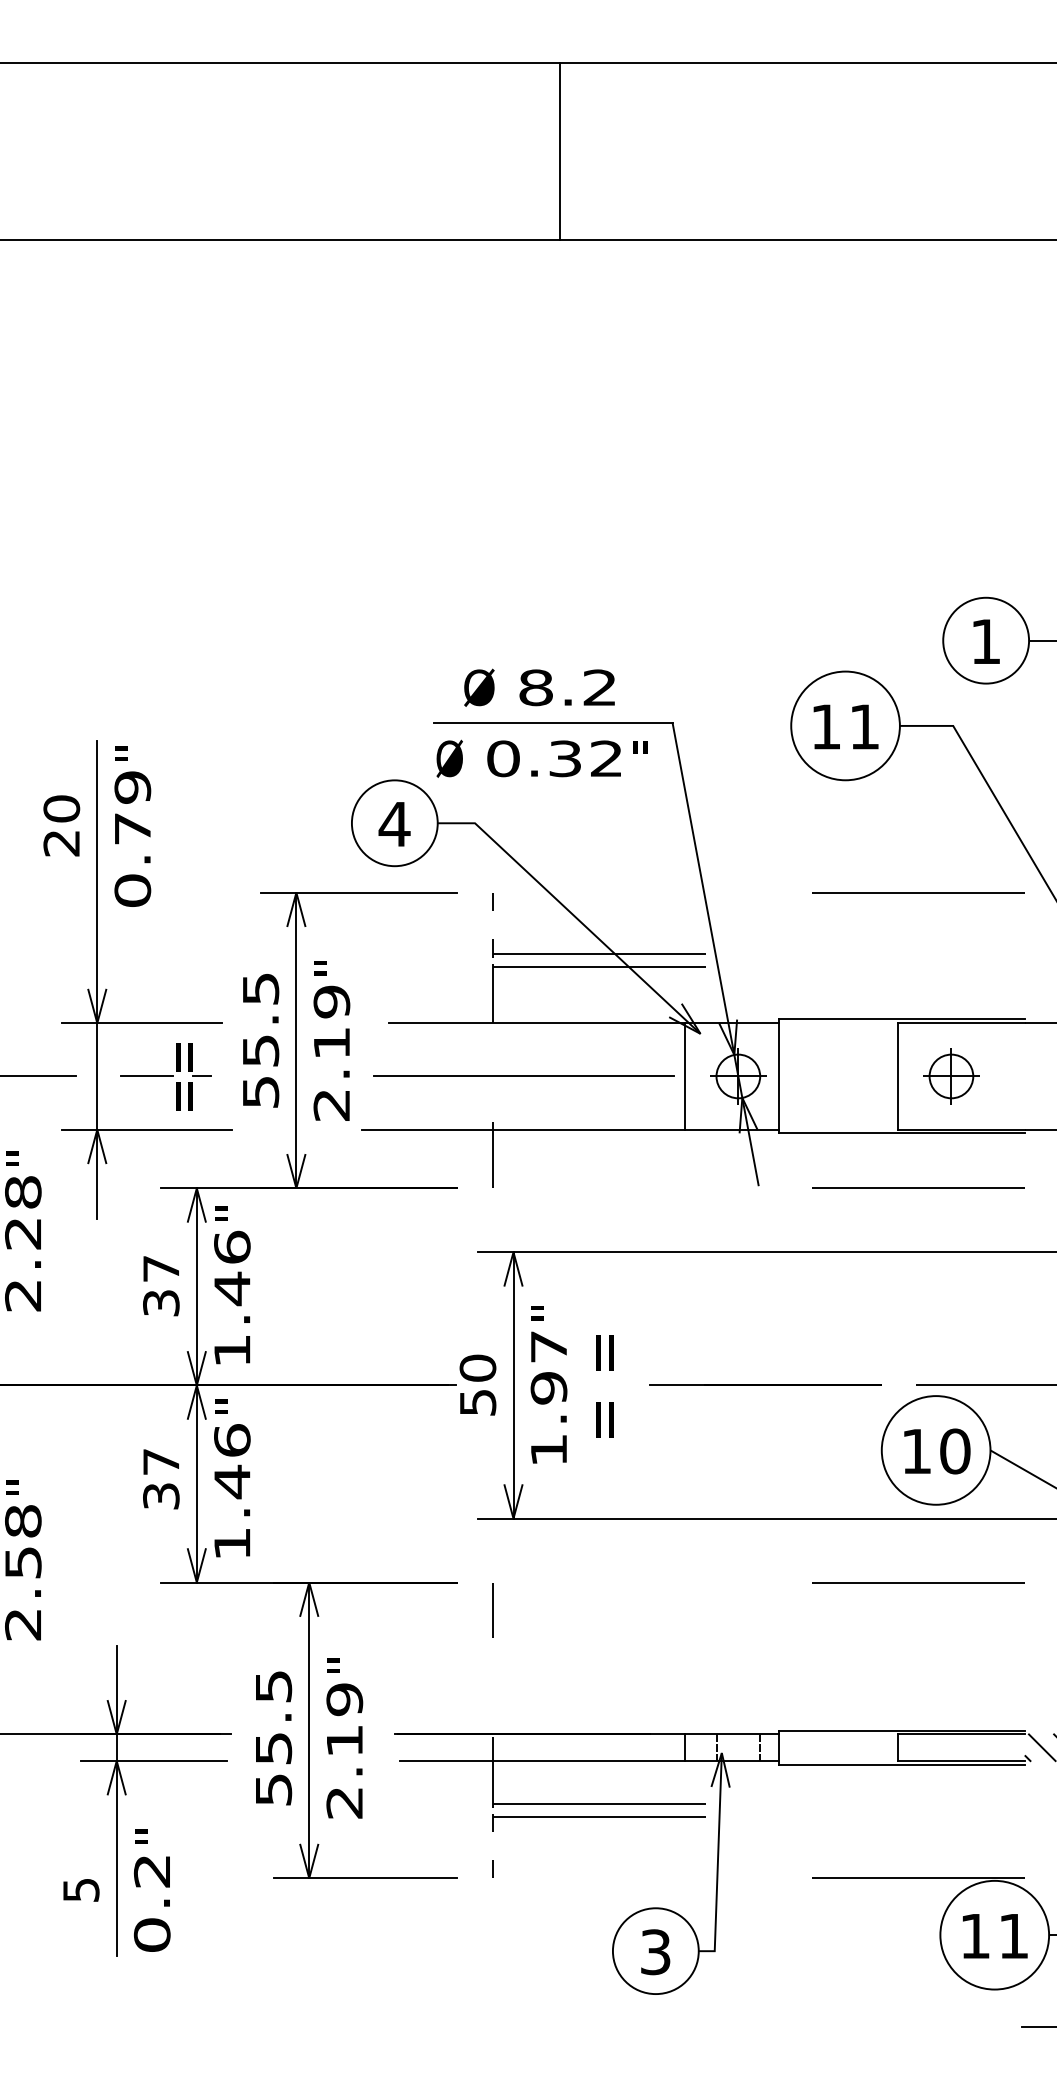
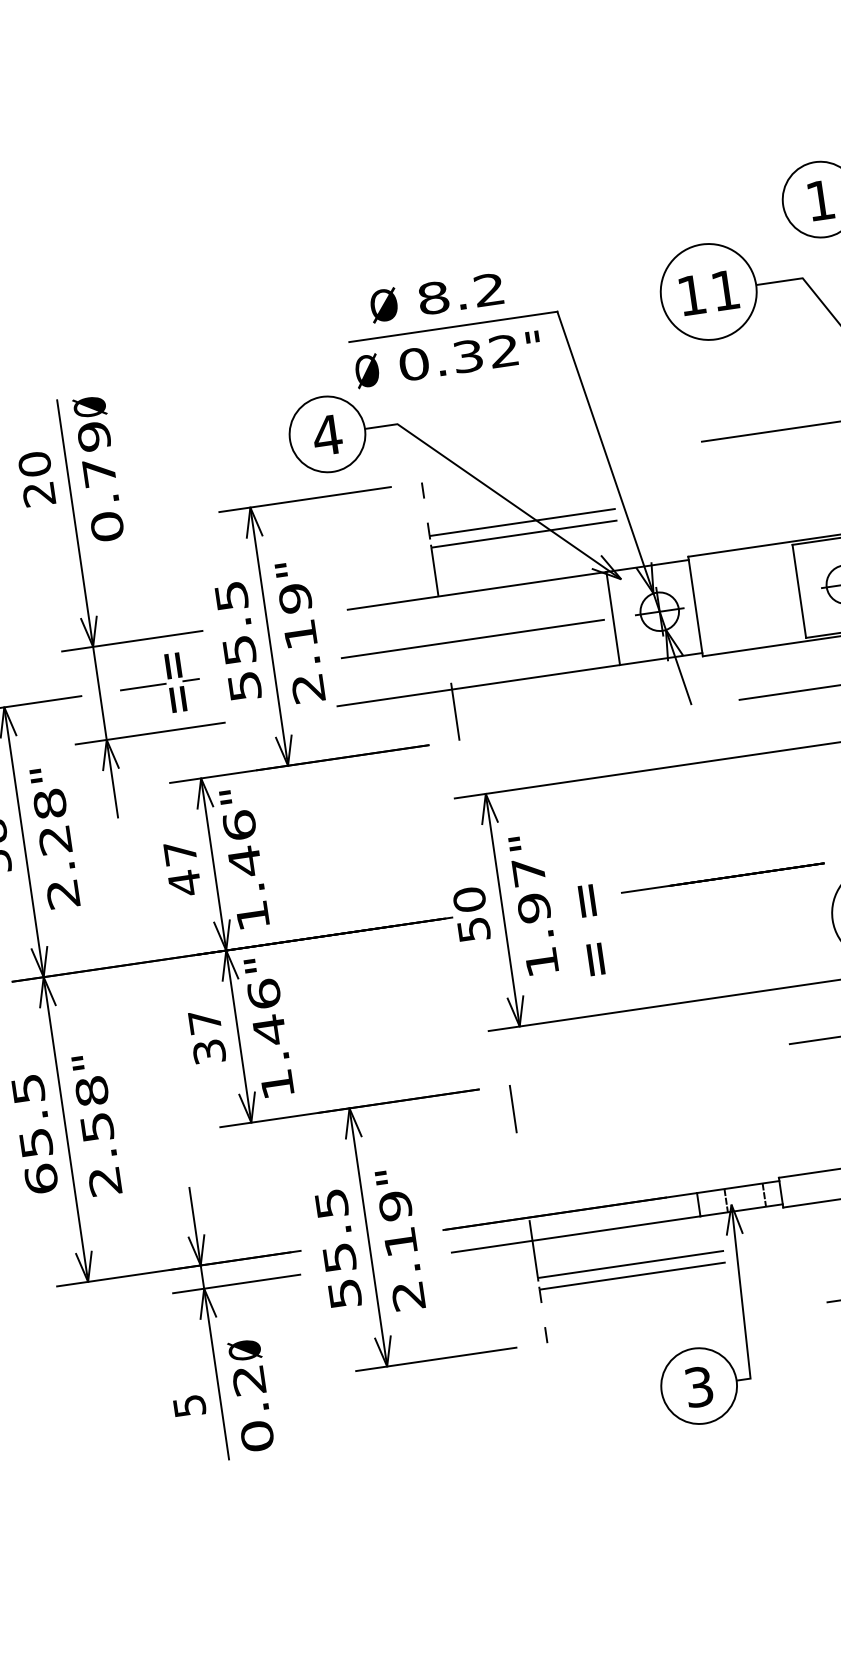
text: (132, 753) -> (89, 406), " -> Ø
text: (161, 1303) -> (184, 883), 37 -> 47
text: (604, 1386) -> (591, 930), moved
text: (152, 1836) -> (244, 1350), " -> Ø

